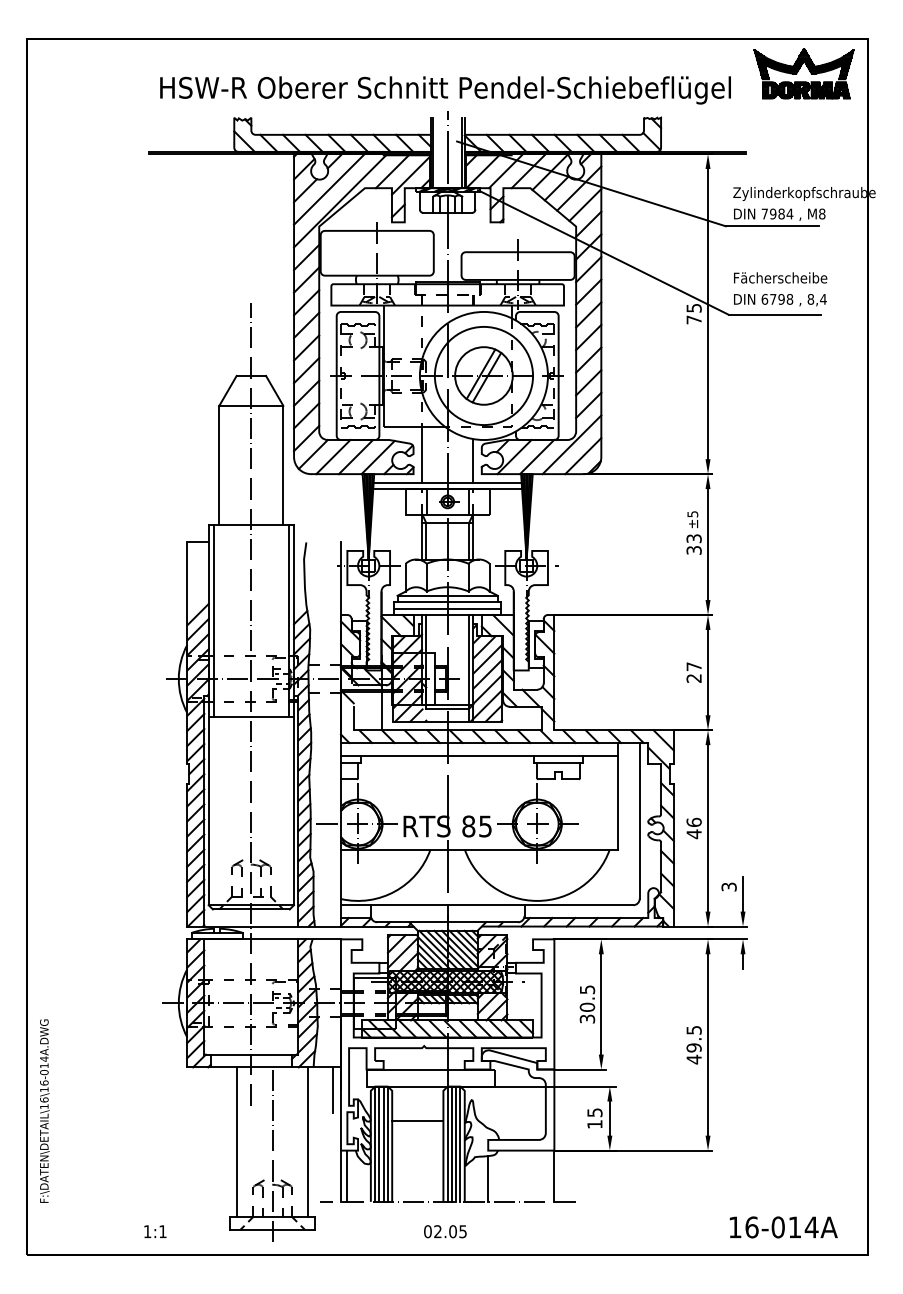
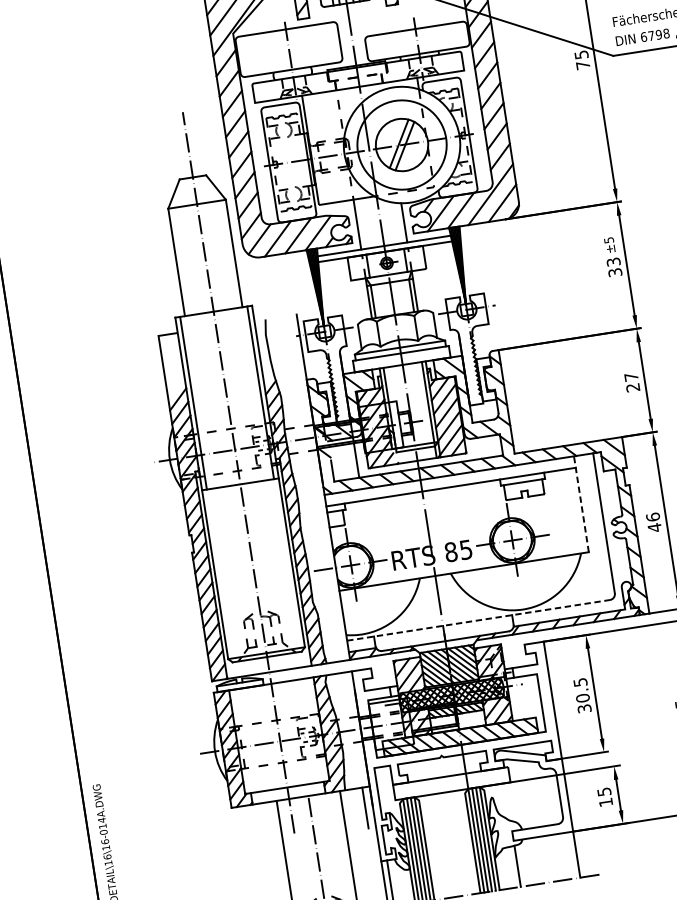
line: (447, 608) -> (401, 359), removed
line: (618, 795) -> (581, 503), solid -> dashed
line: (487, 905) -> (478, 620), solid -> dashed
line: (417, 1120) -> (445, 823), removed

